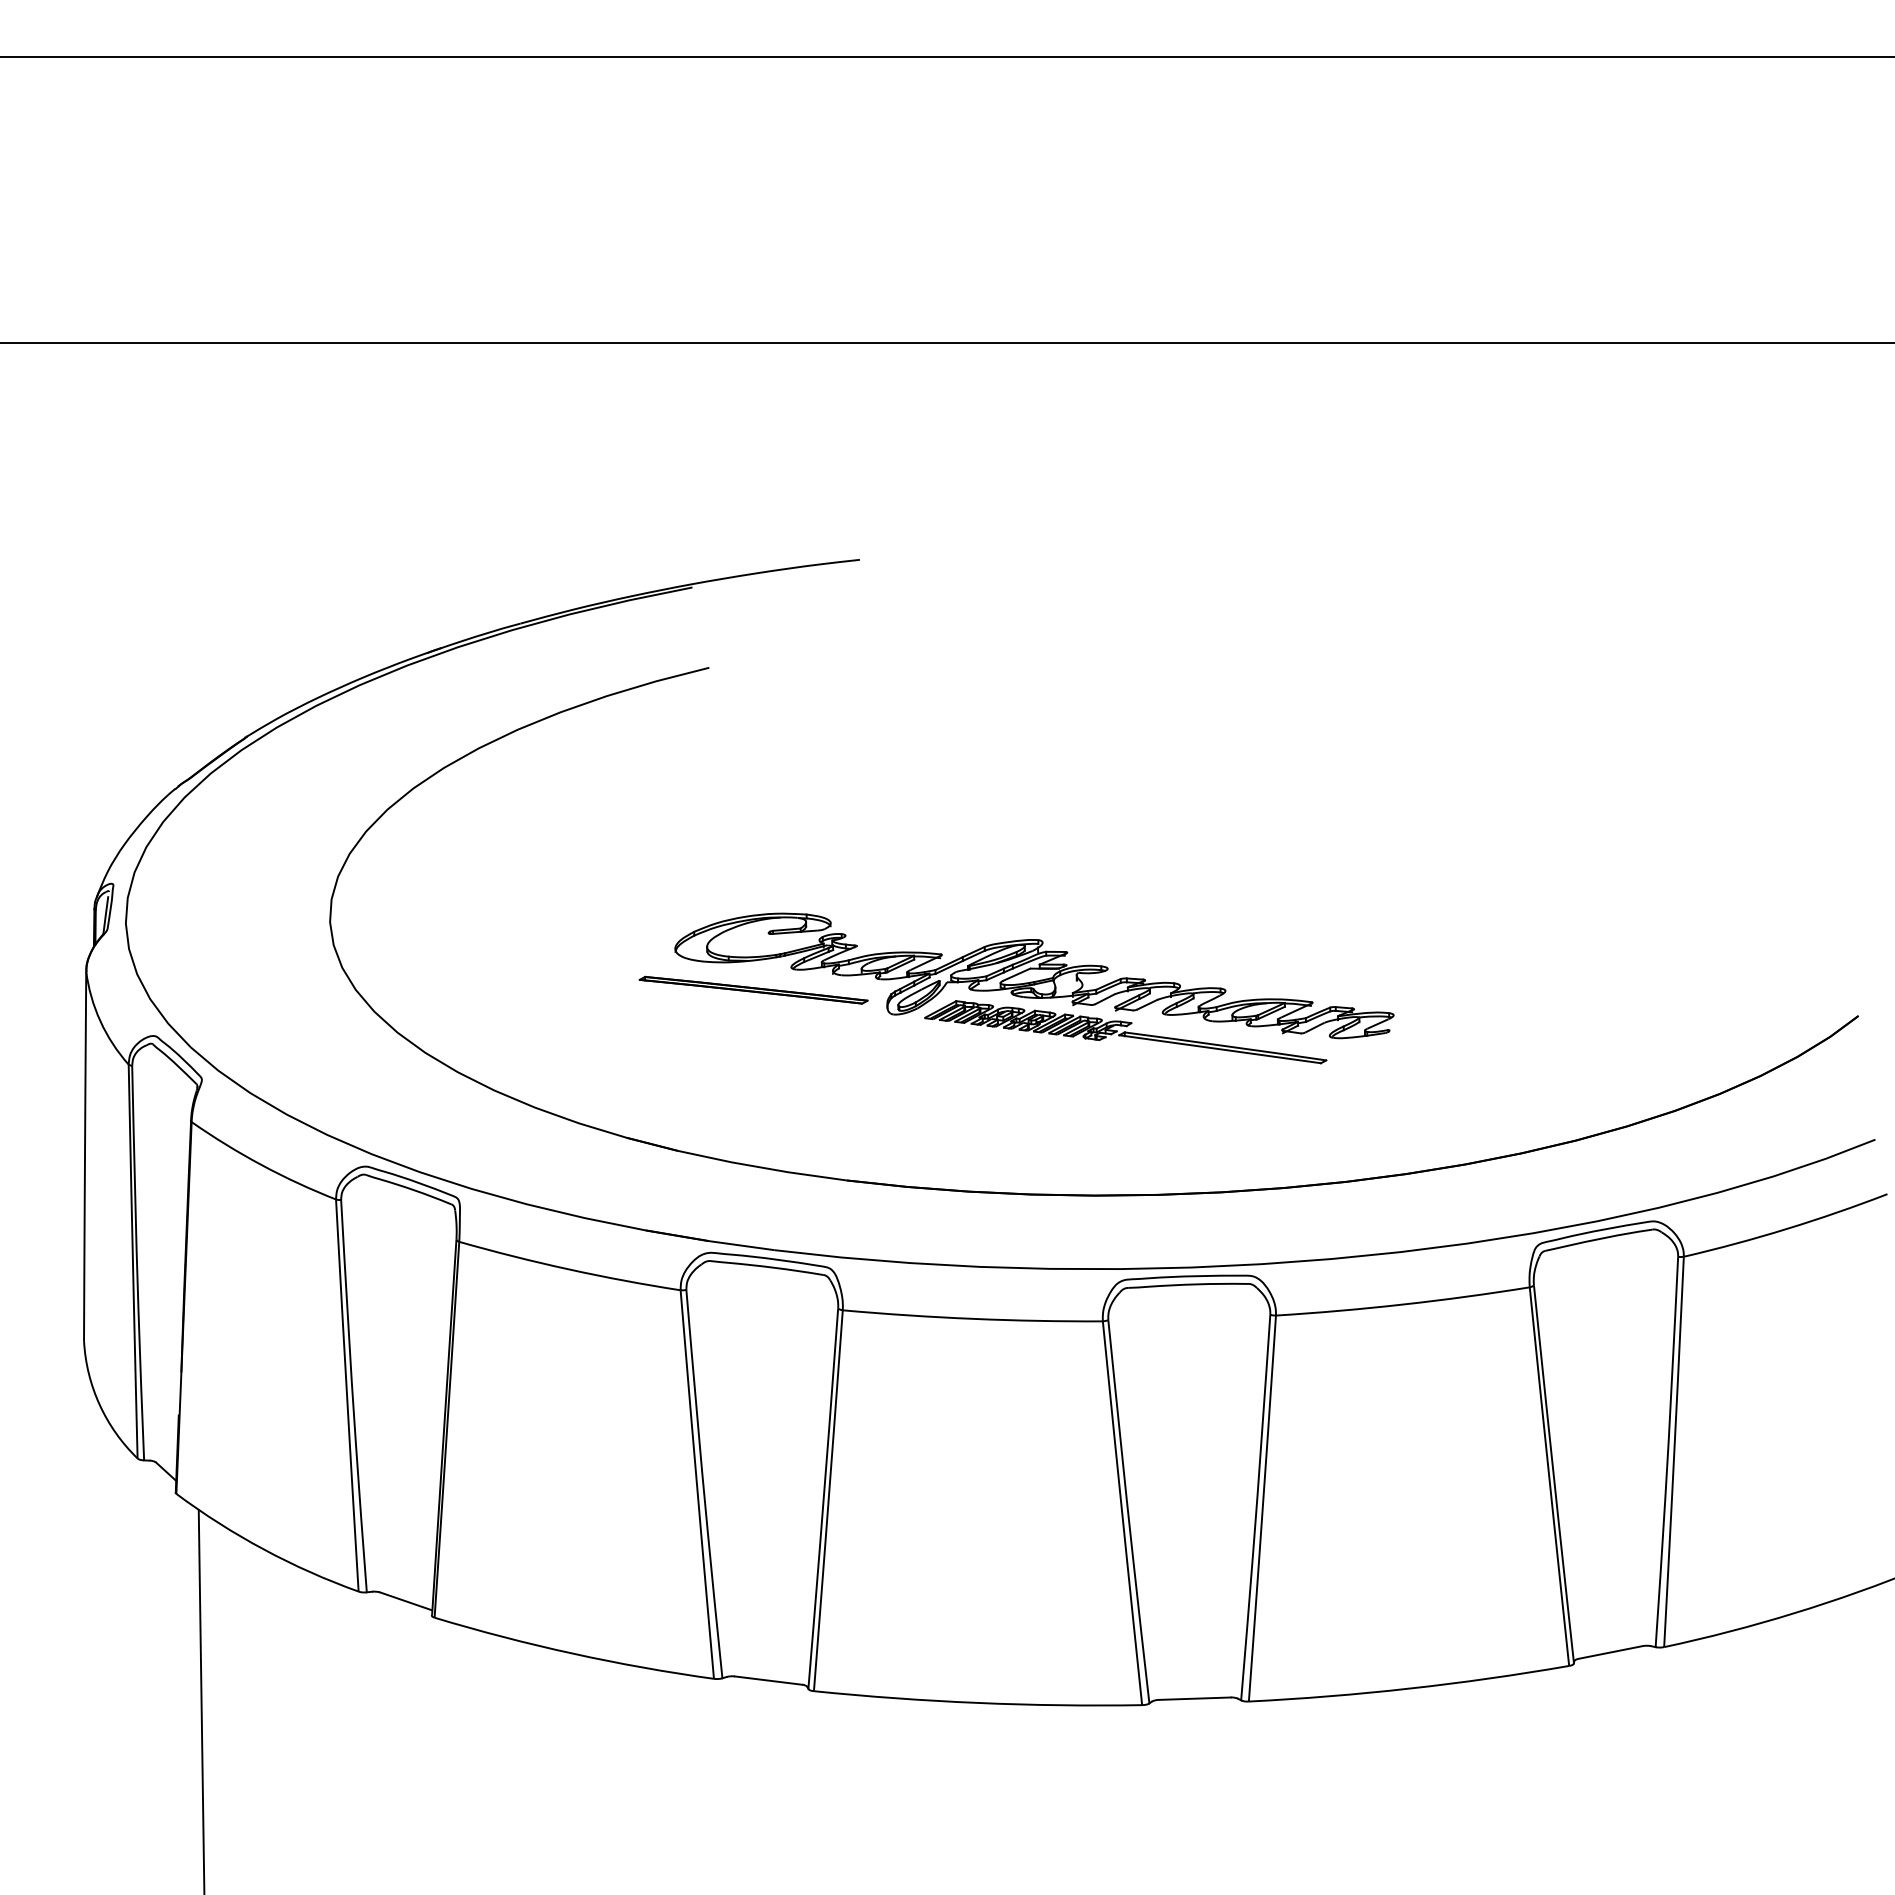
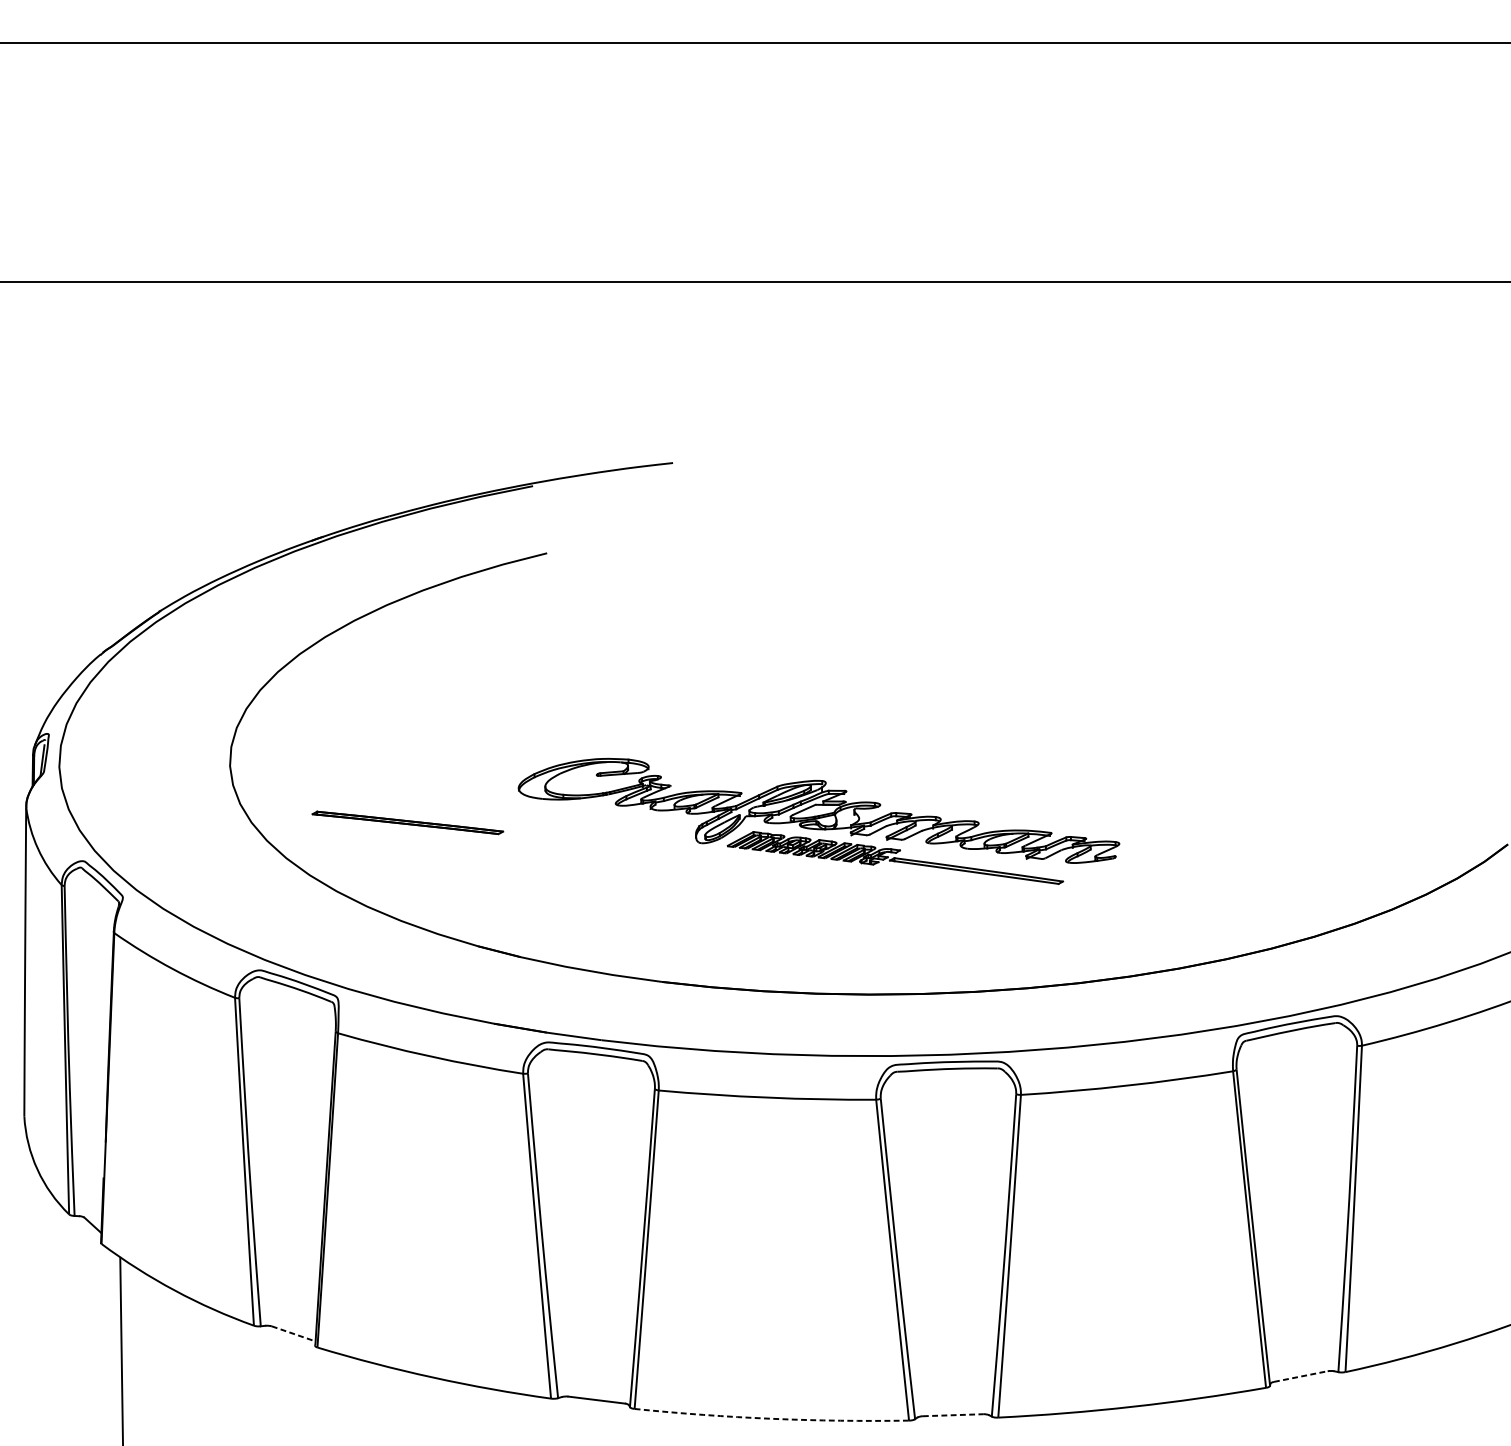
part: (753, 989) -> (407, 822), moved
line: (406, 1601) -> (293, 1333), solid -> dashed
line: (1610, 1652) -> (1300, 1376), solid -> dashed
line: (1195, 1698) -> (953, 1415), solid -> dashed
arc: (977, 1702) -> (771, 1418), solid -> dashed

